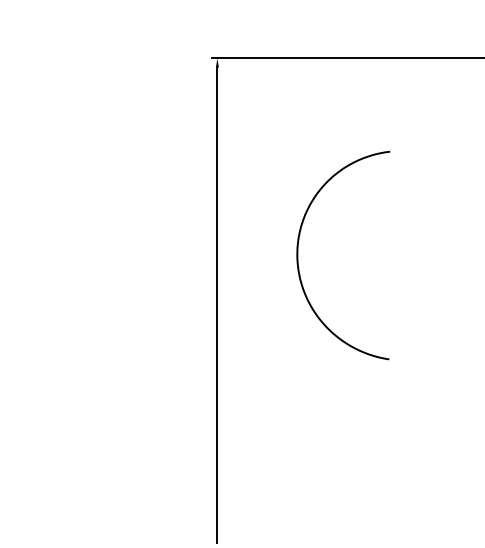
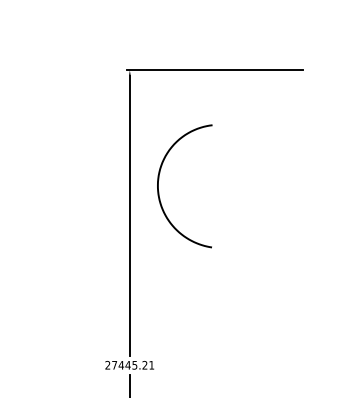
curve: (300, 264) -> (159, 191), moved

